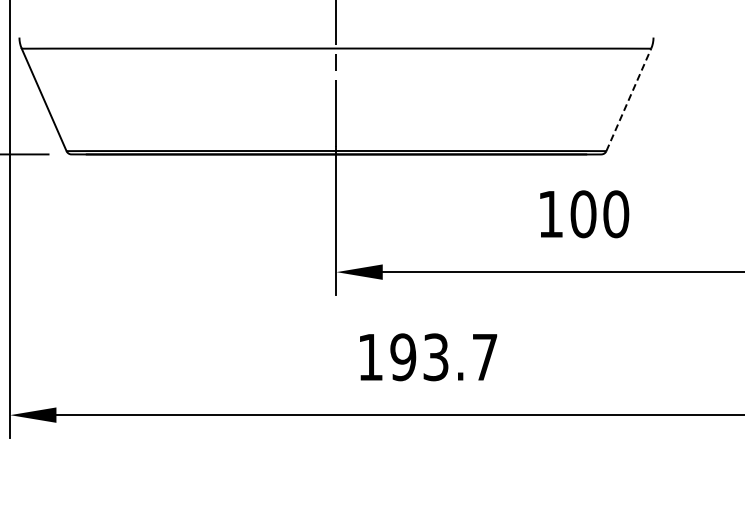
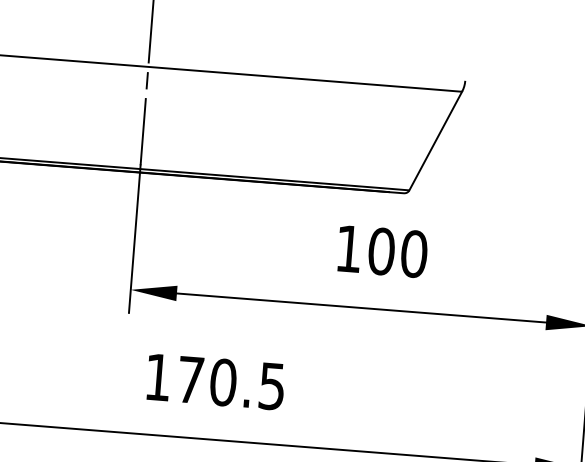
line: (628, 99) -> (435, 140), dashed -> solid
text: (443, 357) -> (230, 383), 193.7 -> 170.5

